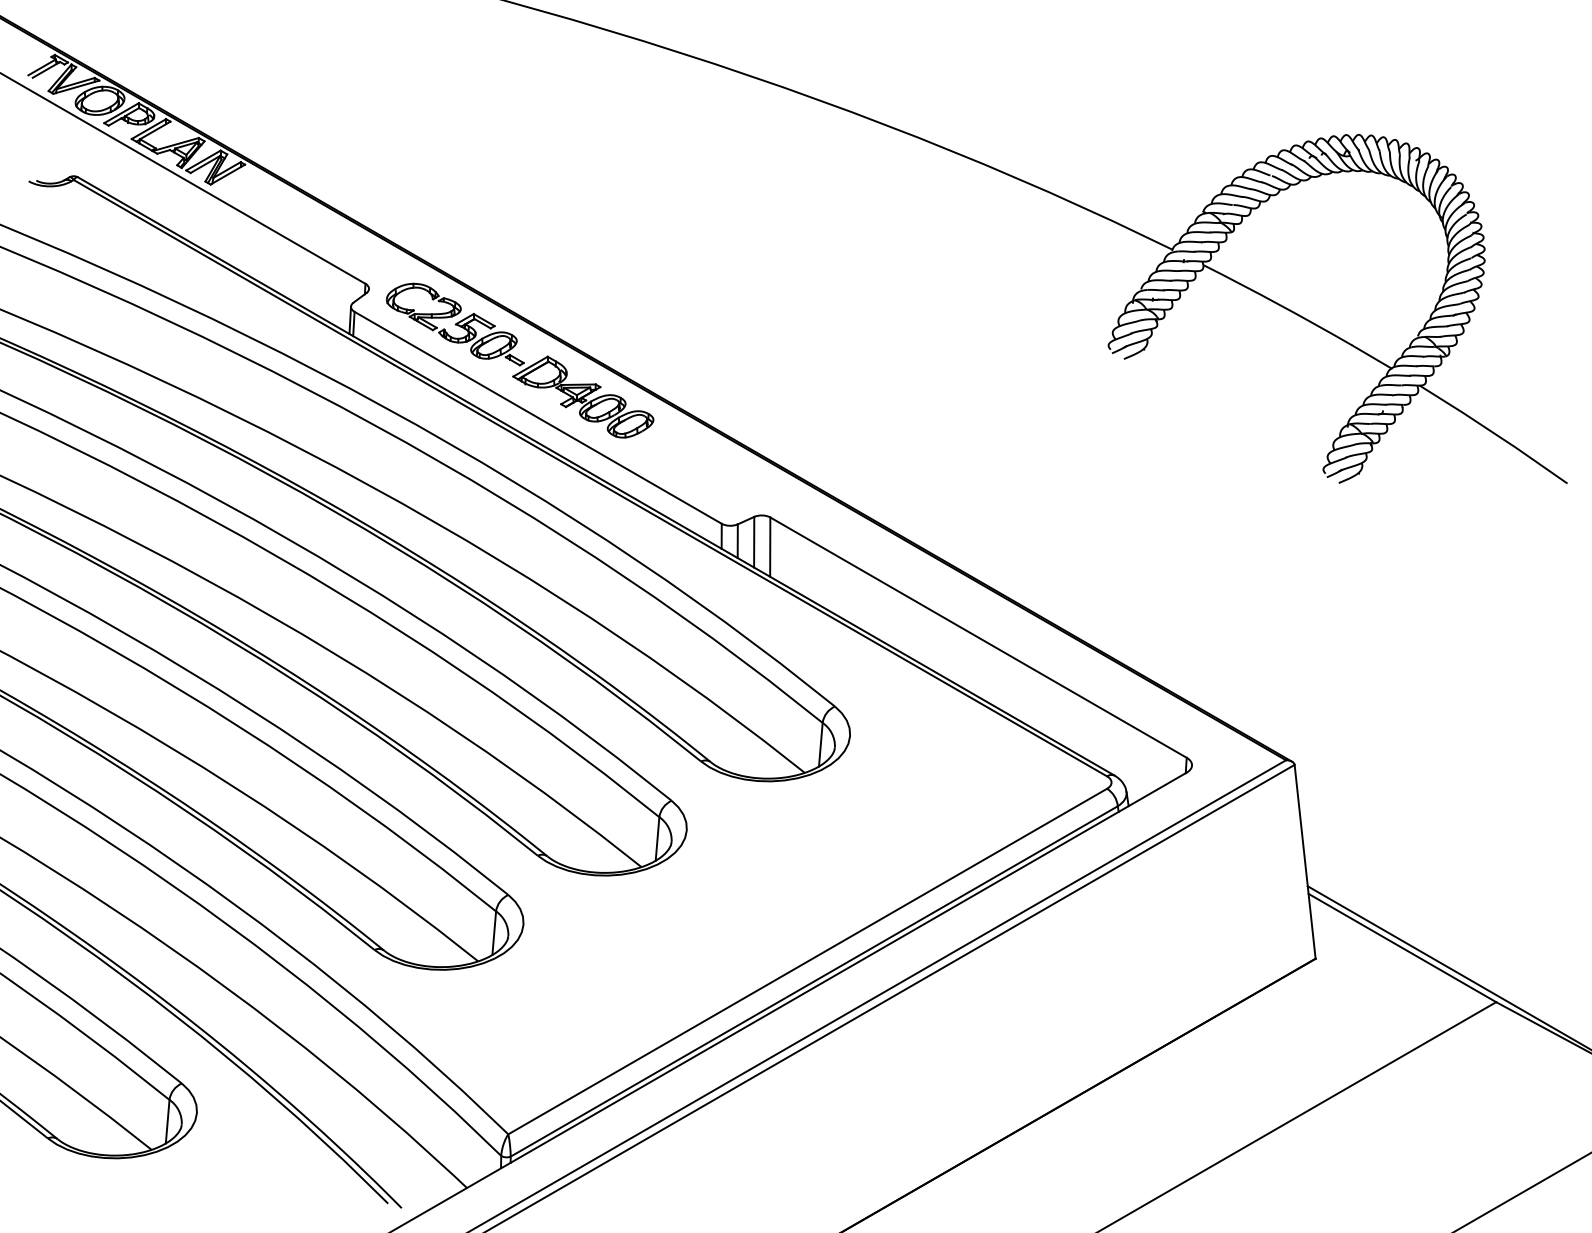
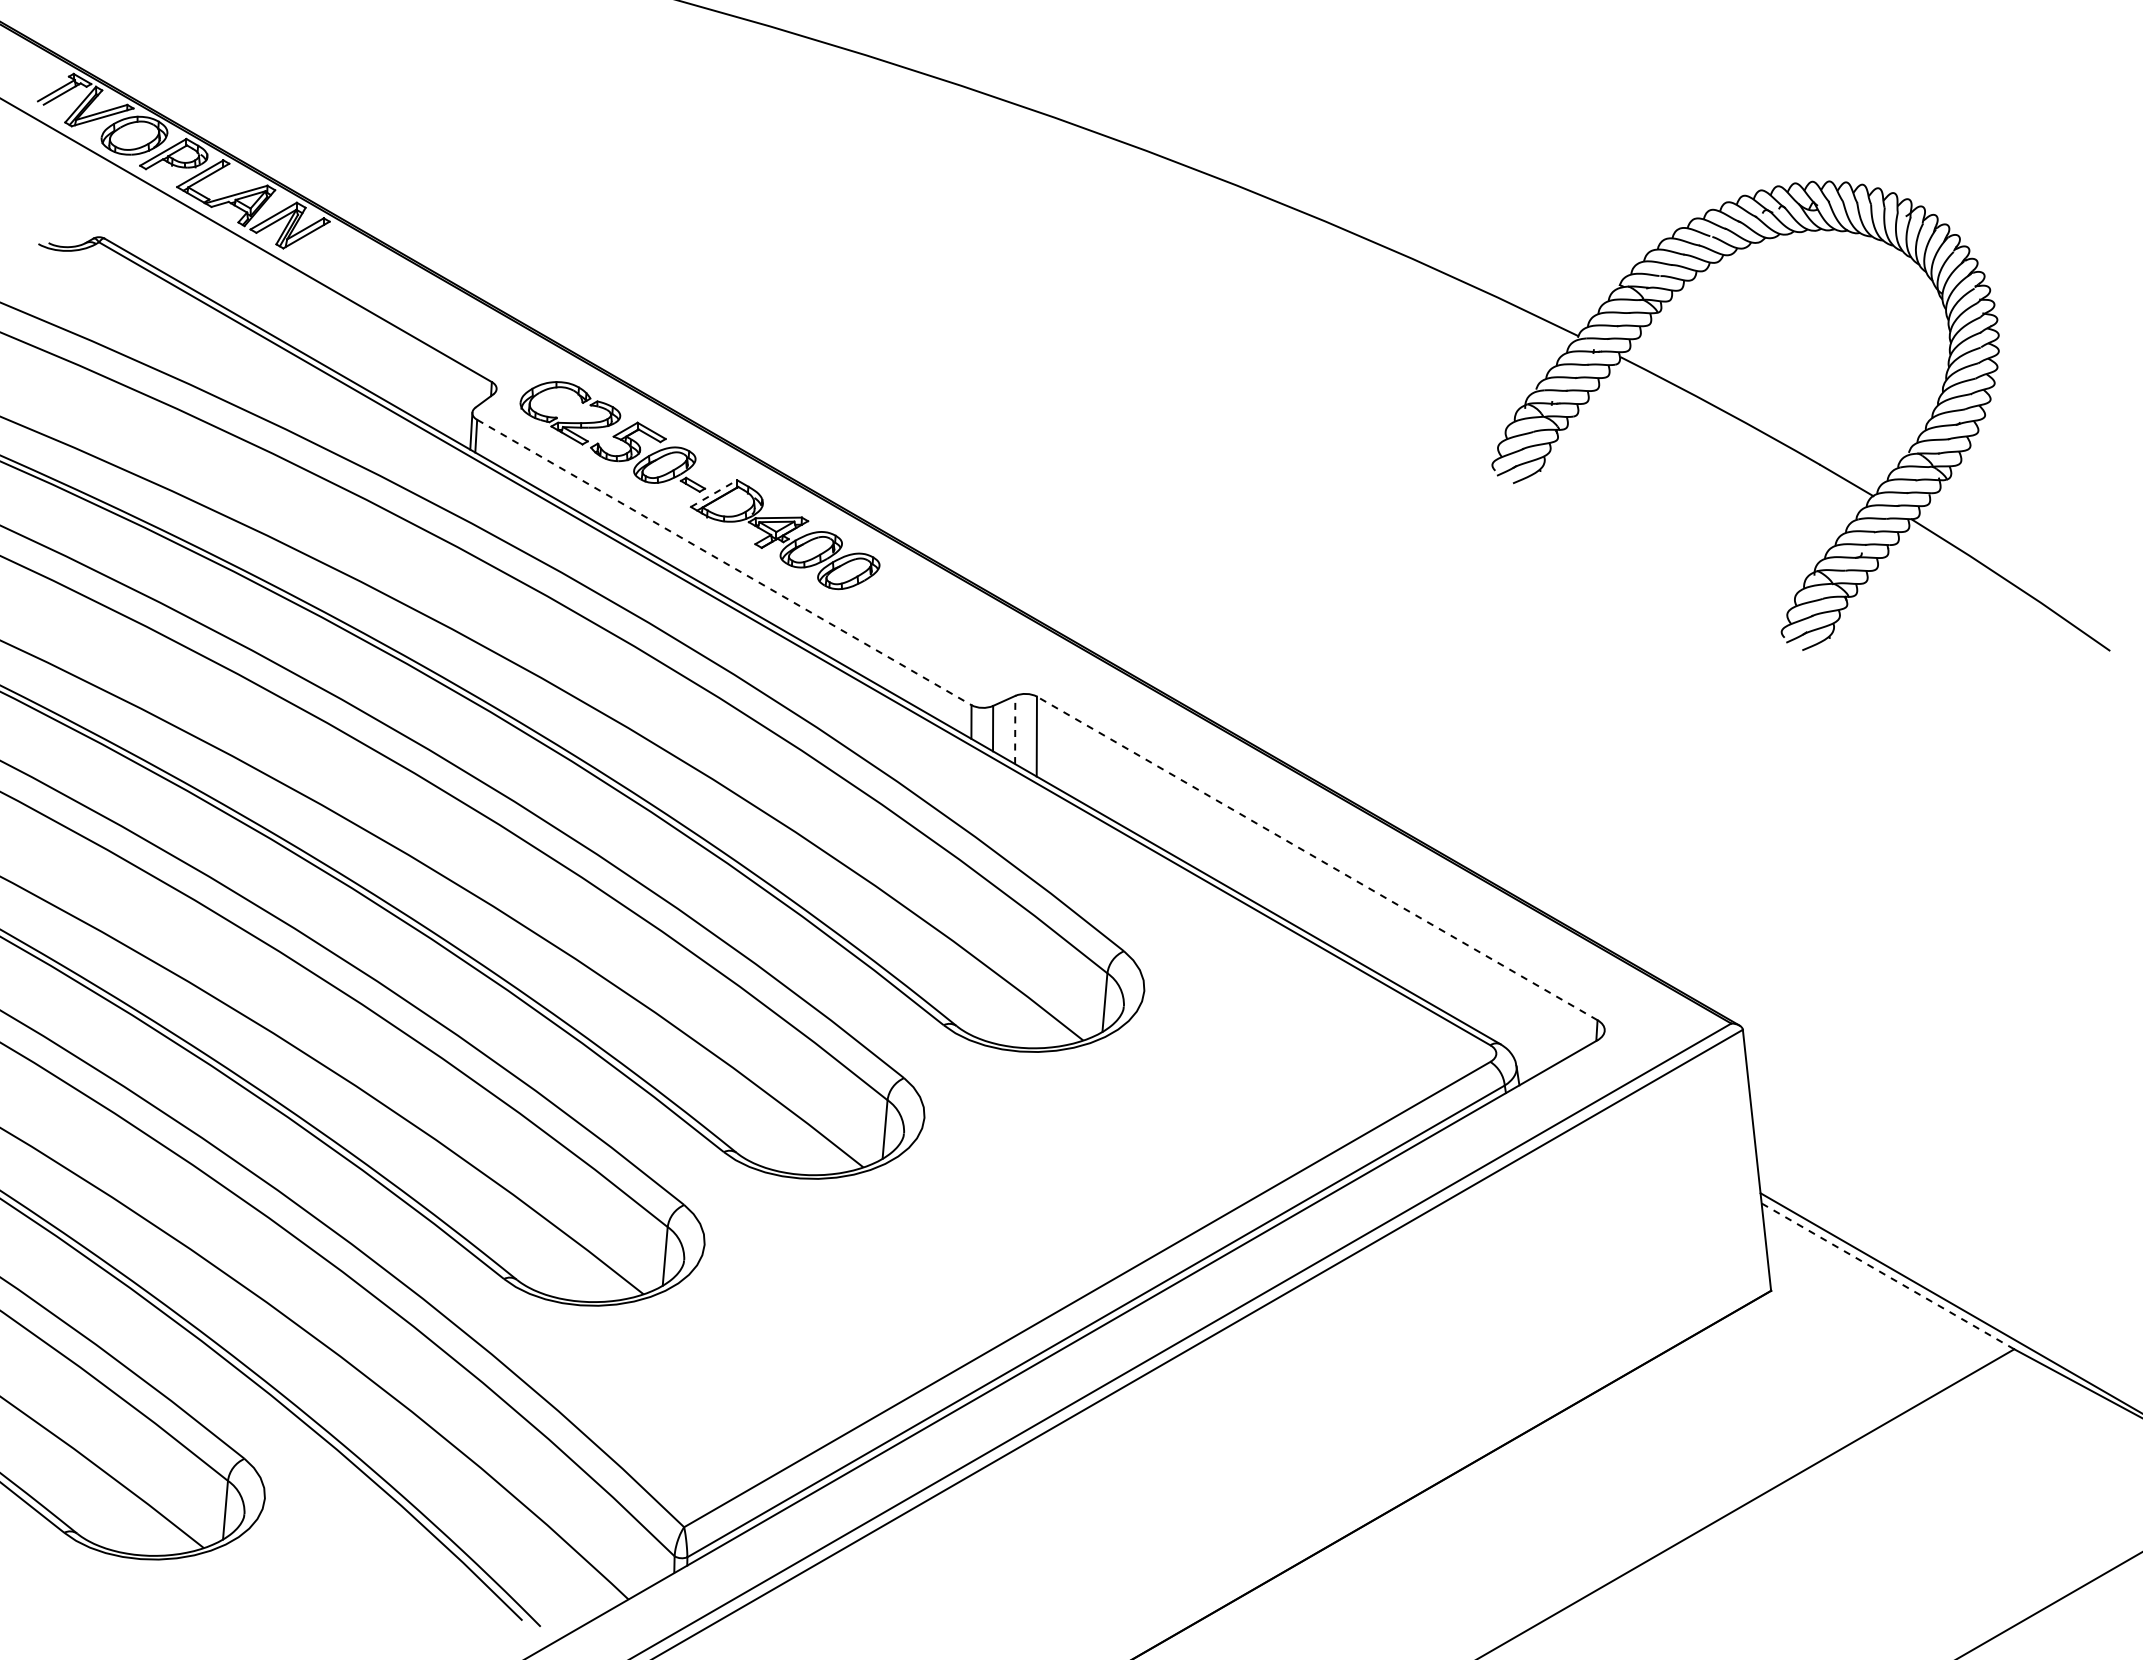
line: (530, 366) -> (714, 493), solid -> dashed
line: (538, 417) -> (724, 562), solid -> dashed
line: (754, 541) -> (1015, 729), solid -> dashed
line: (978, 637) -> (1317, 858), solid -> dashed
line: (1402, 948) -> (1887, 1276), solid -> dashed

